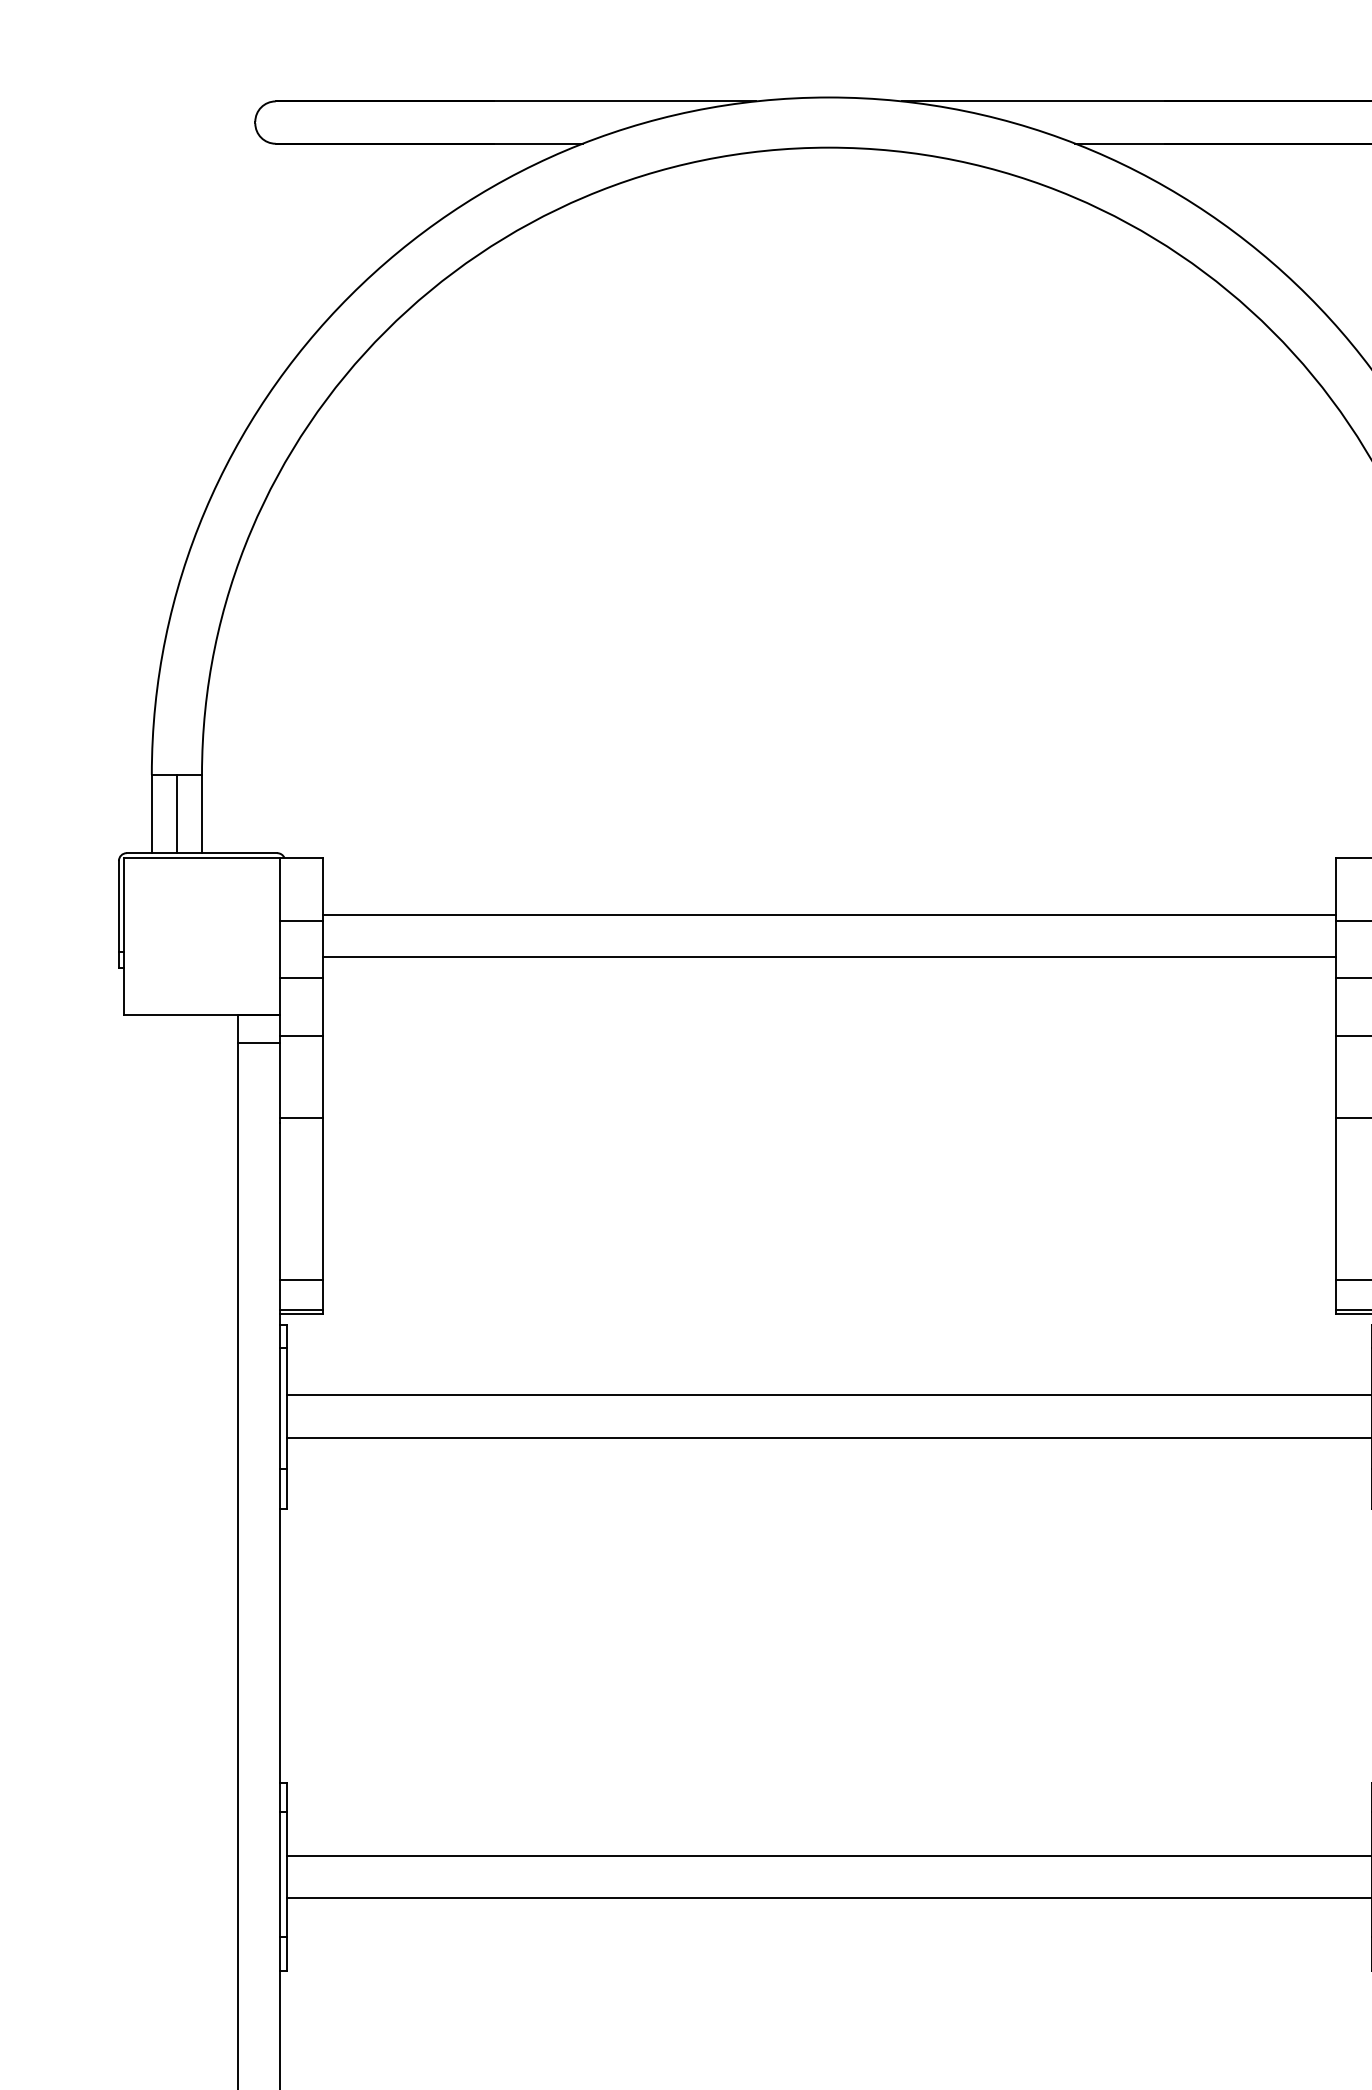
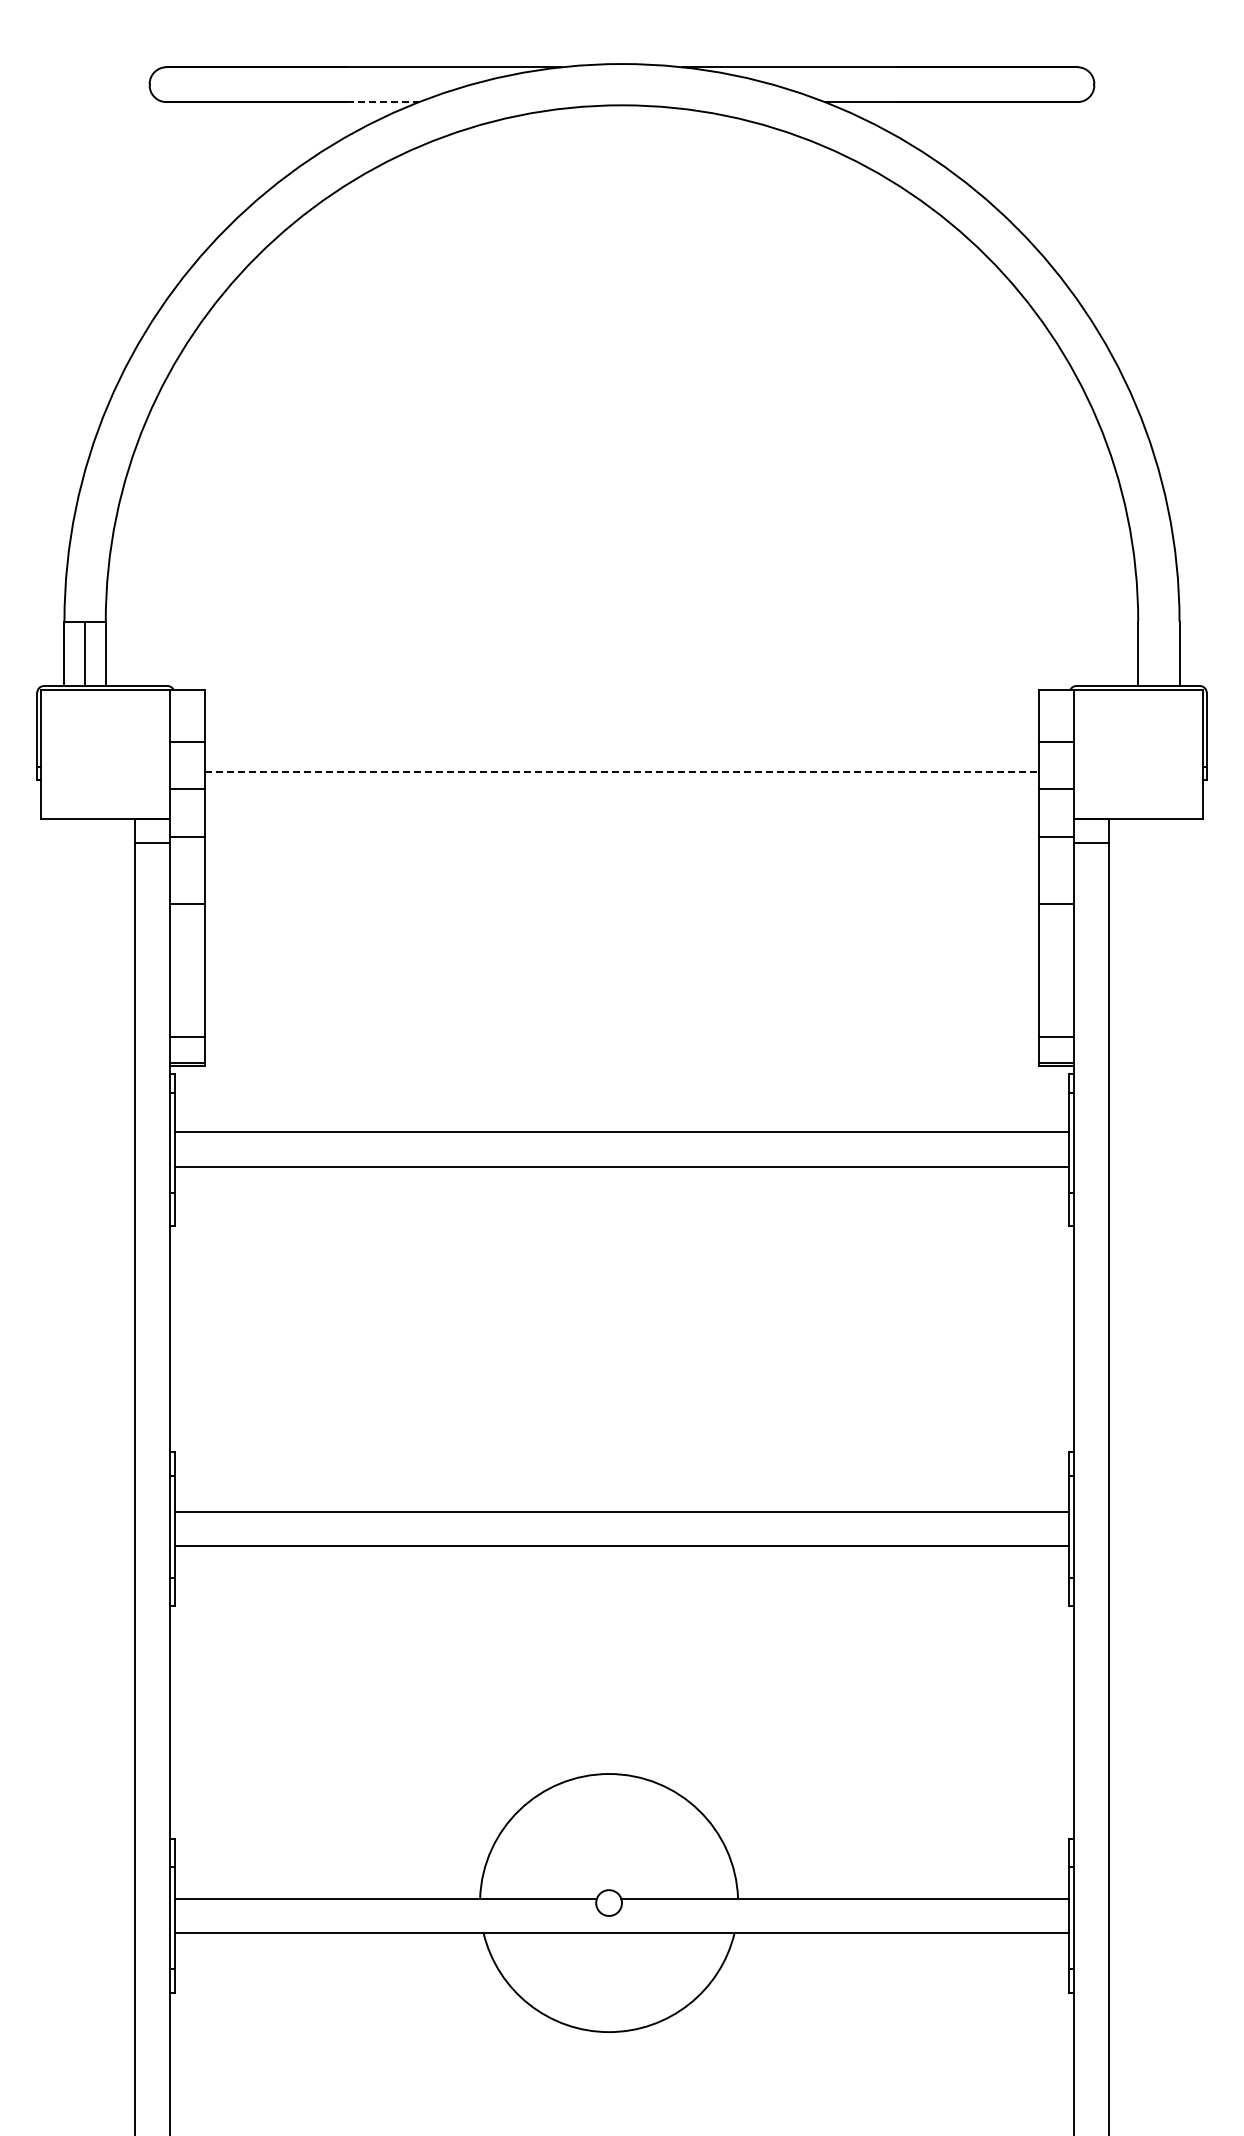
line: (538, 144) -> (382, 102), solid -> dashed
line: (828, 915) -> (621, 737), removed
line: (829, 956) -> (622, 771), solid -> dashed

